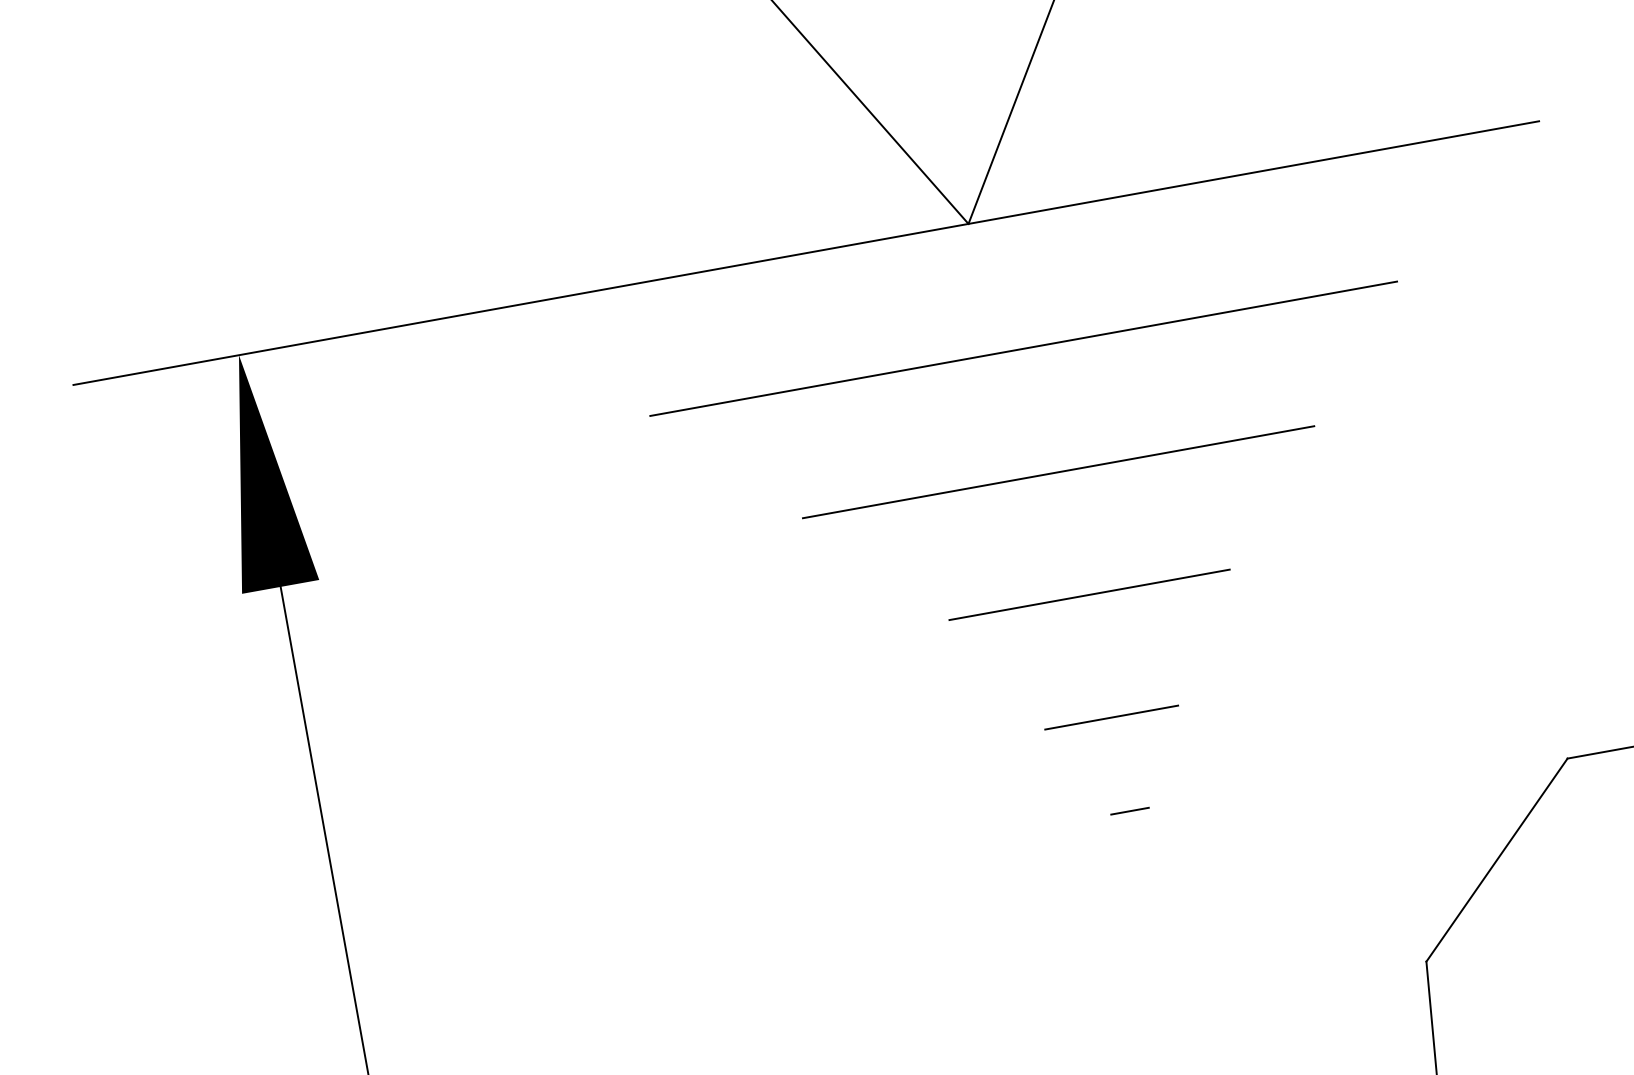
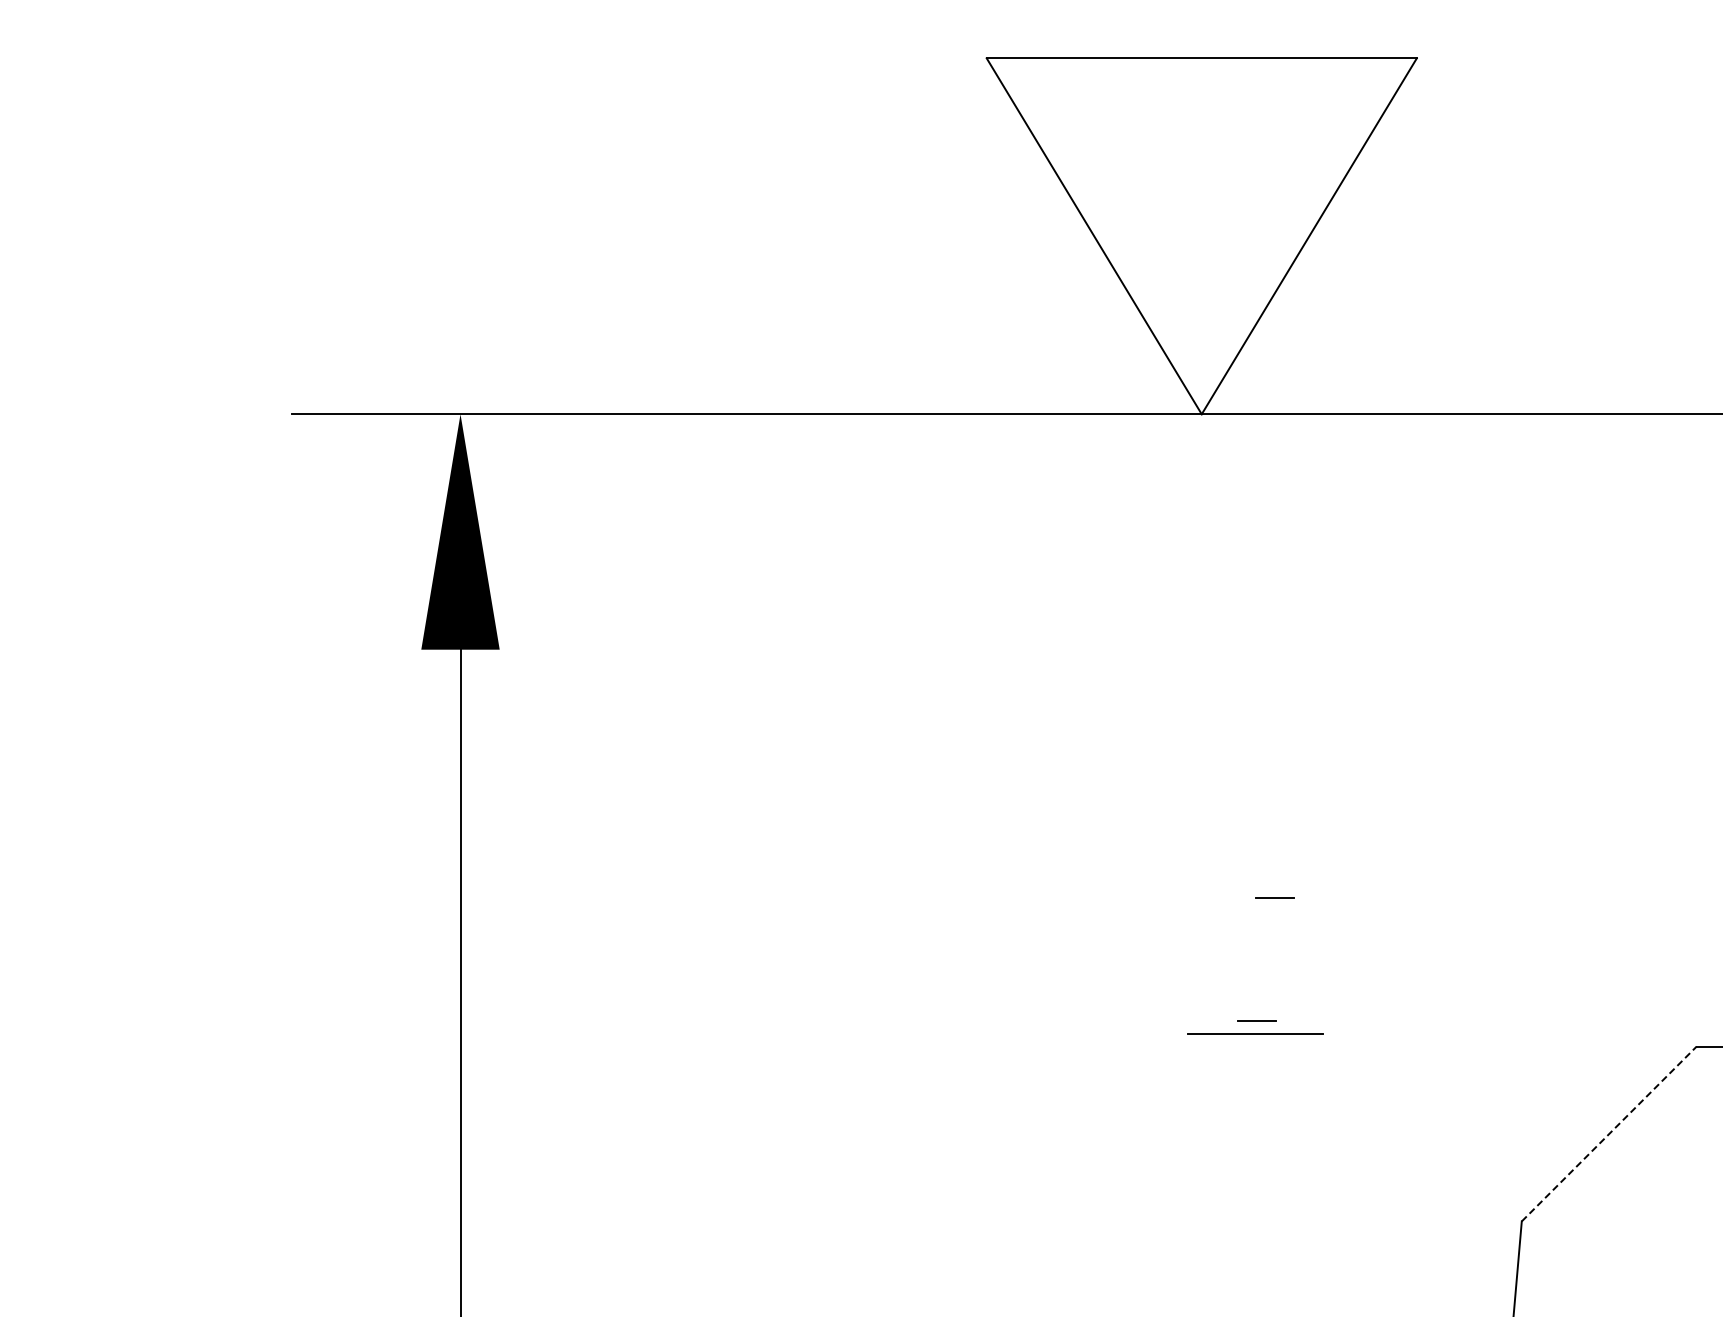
line: (1023, 348) -> (1233, 546), removed
line: (1058, 472) -> (1246, 674), removed
line: (1089, 594) -> (1255, 800), removed
line: (1125, 686) -> (1274, 897), added
line: (1111, 716) -> (1255, 1033), moved
line: (1497, 859) -> (1609, 1133), solid -> dashed

